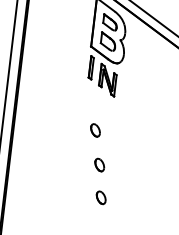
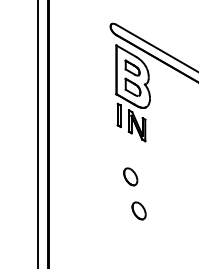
part: (95, 130) -> (130, 177), size x1.4
part: (99, 164) -> (138, 210), size x1.4
part: (101, 198) -> (144, 243), removed

